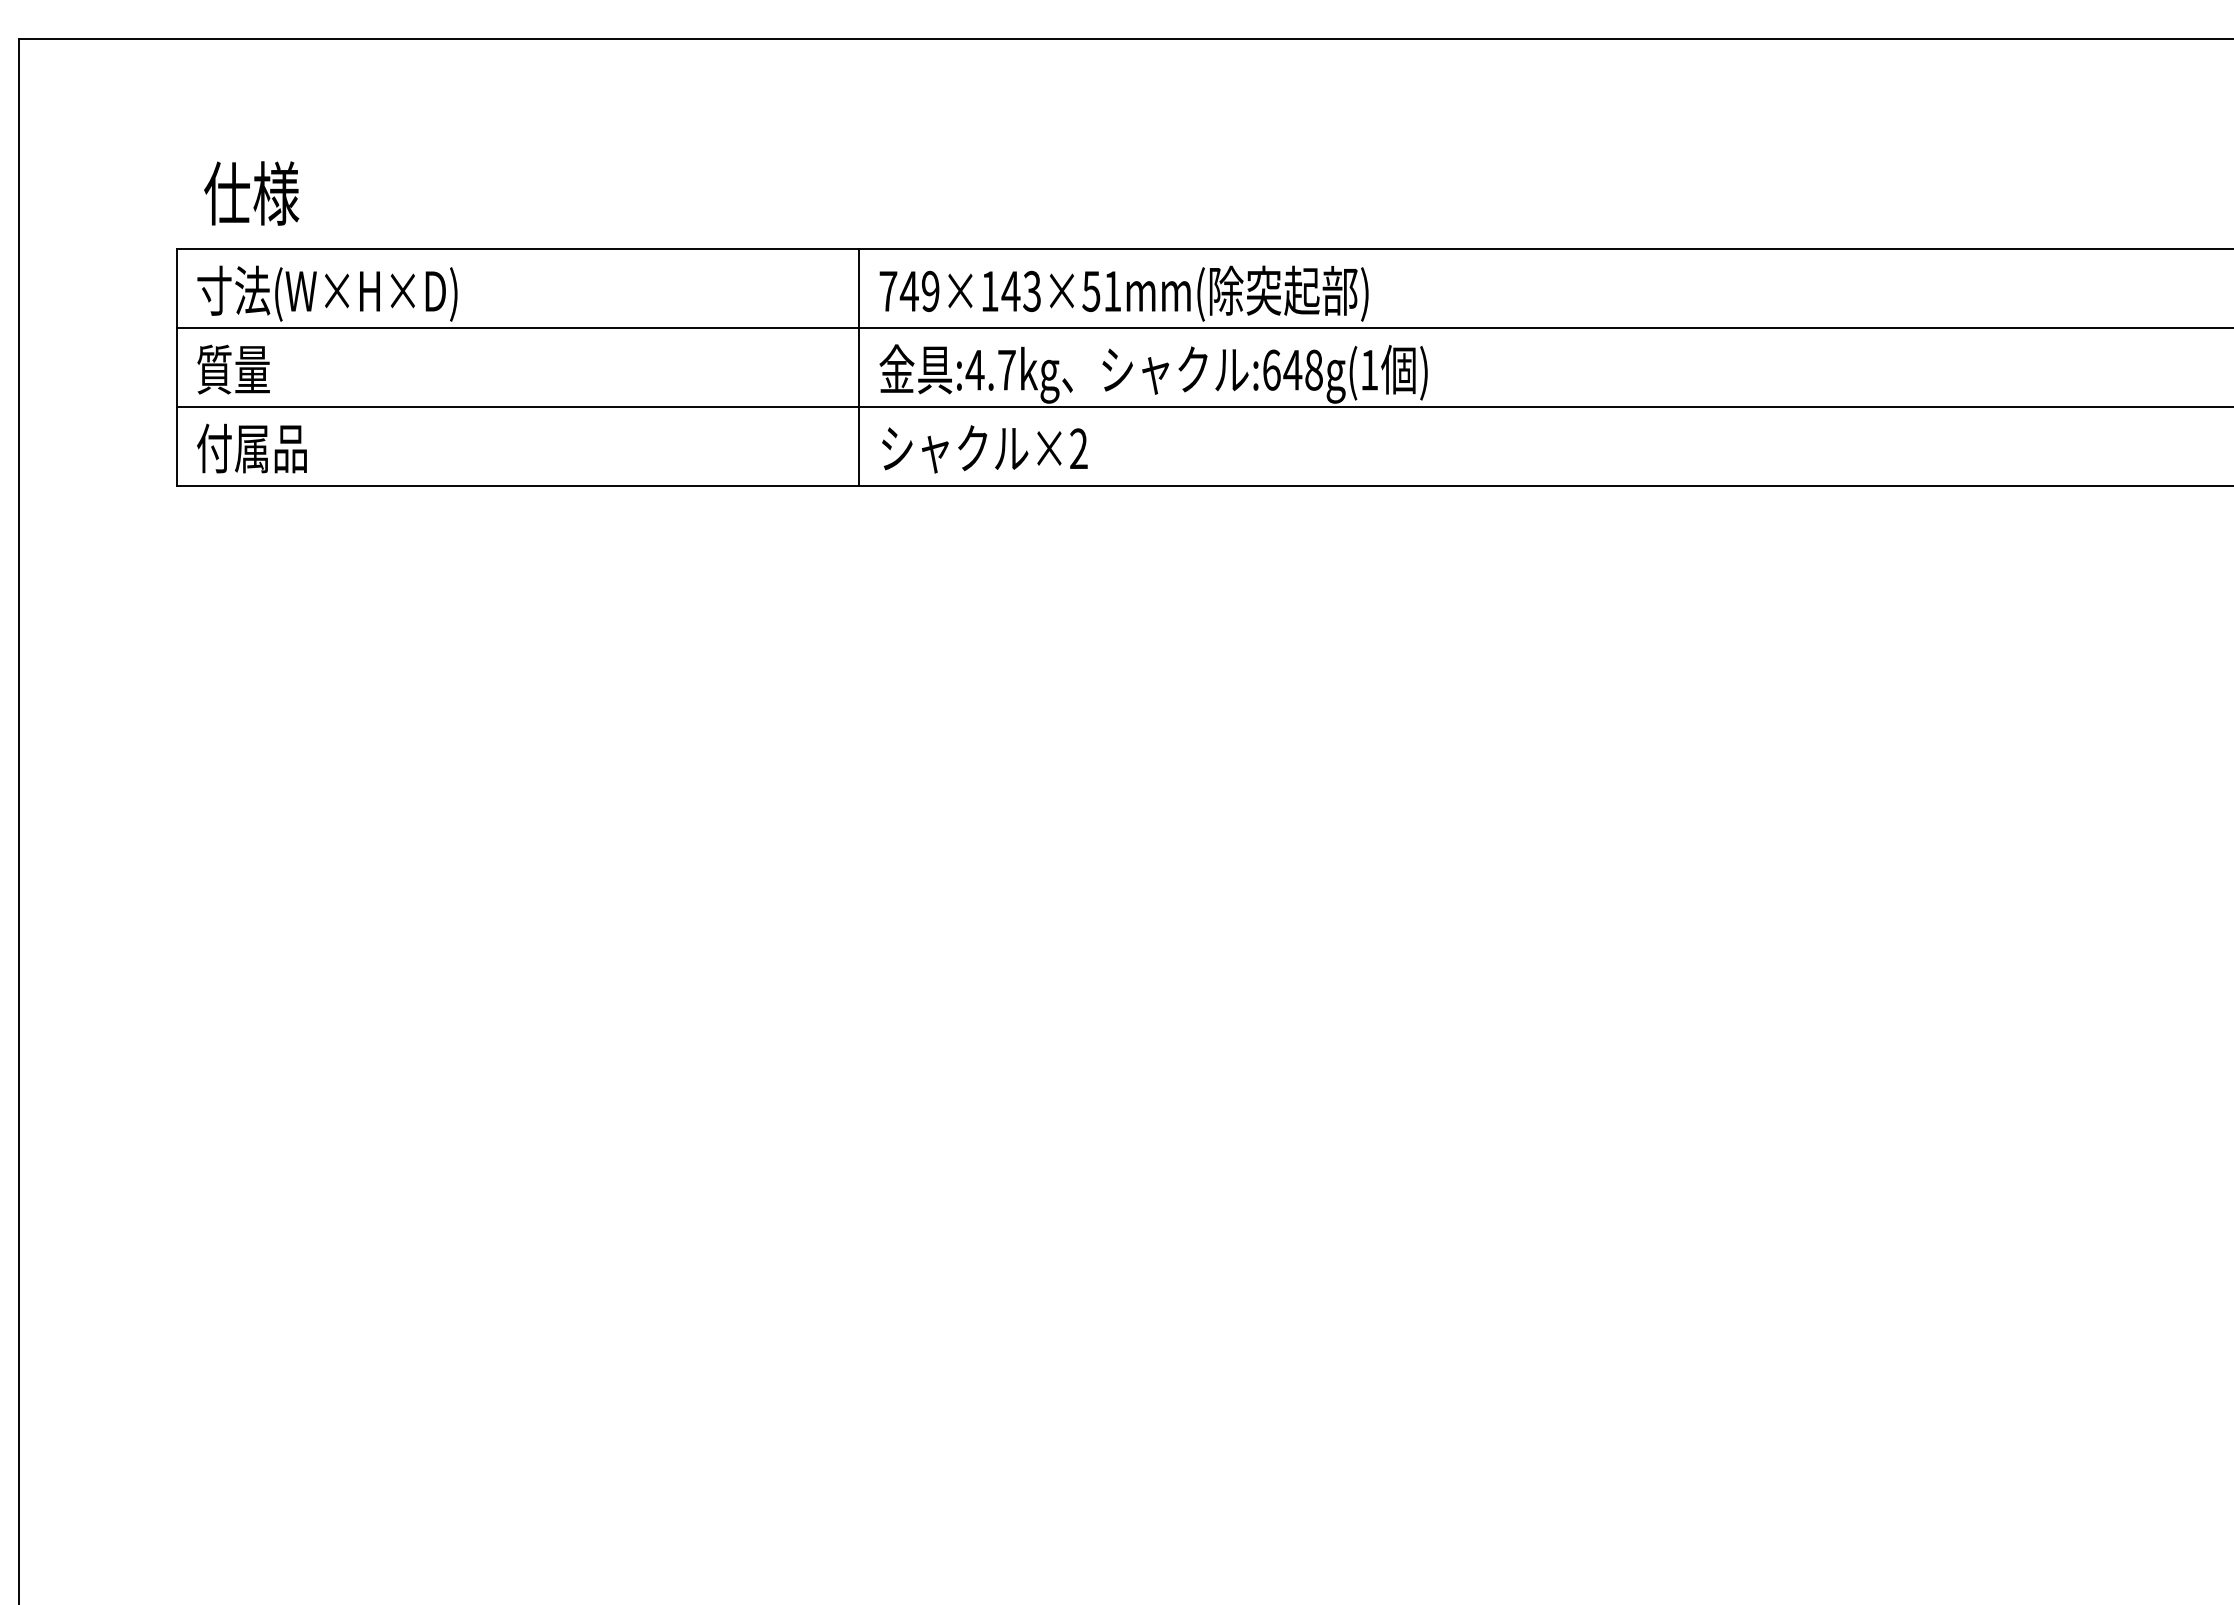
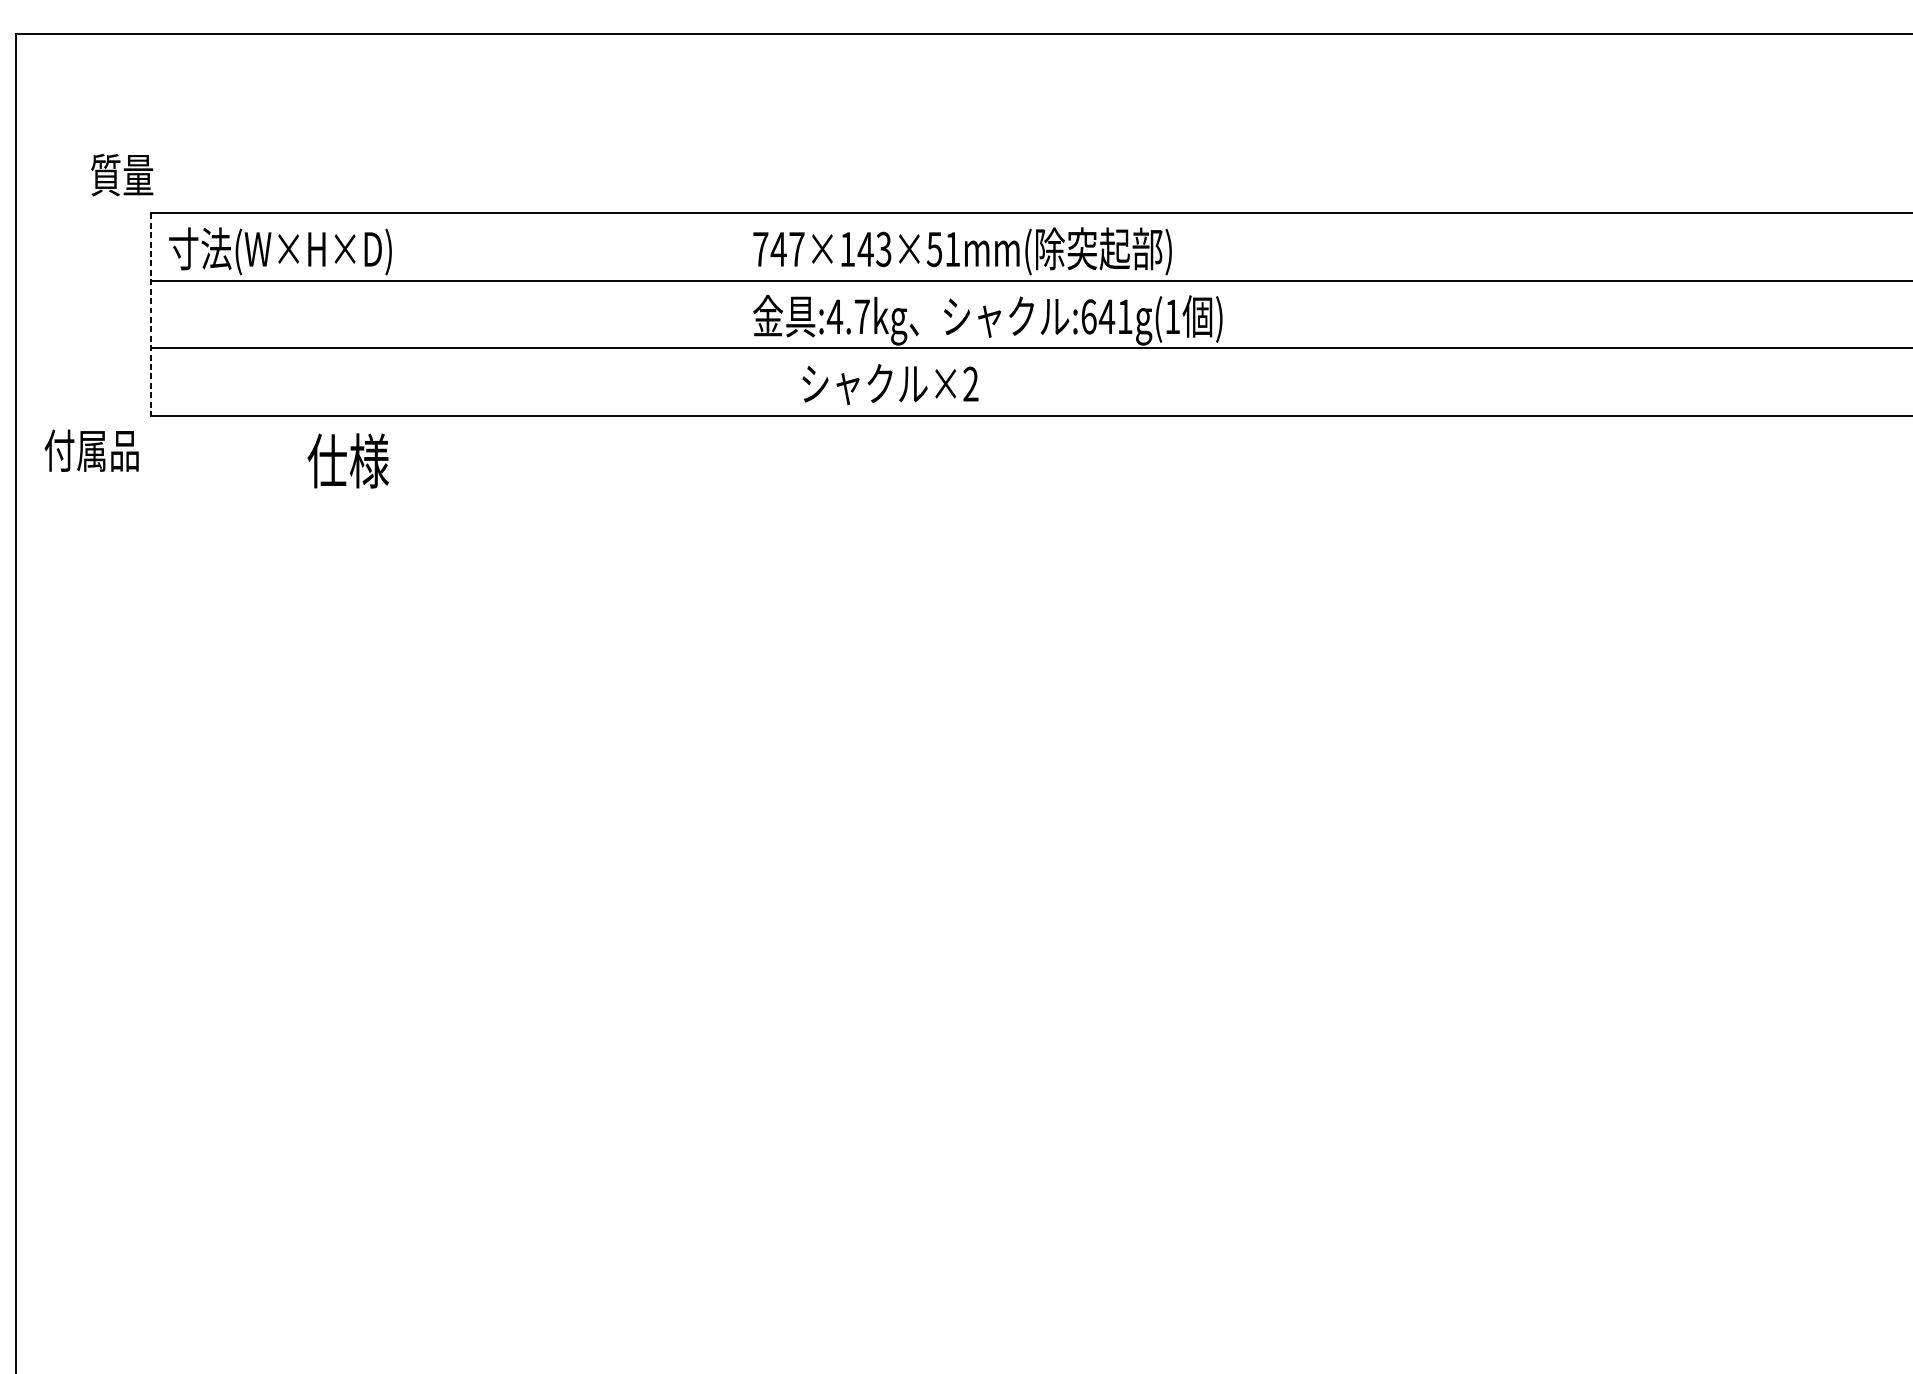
text: (251, 193) -> (348, 460), moved
text: (930, 291) -> (796, 249), 749×143×51mm( -> 747×143×51mm(
line: (176, 367) -> (151, 314), solid -> dashed
line: (859, 367) -> (736, 314), removed
text: (233, 369) -> (122, 174), moved
text: (1313, 369) -> (1124, 316), :648g(1 -> :641g(1
text: (251, 448) -> (91, 450), moved
text: (984, 449) -> (890, 384), moved

